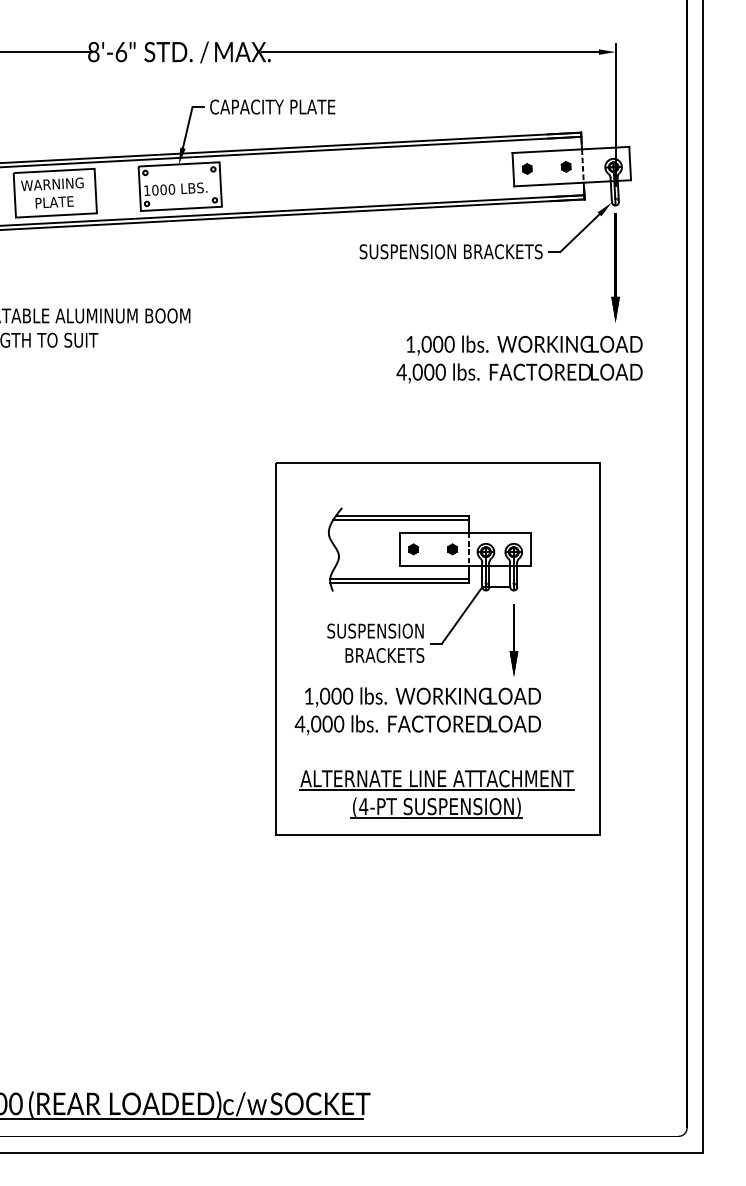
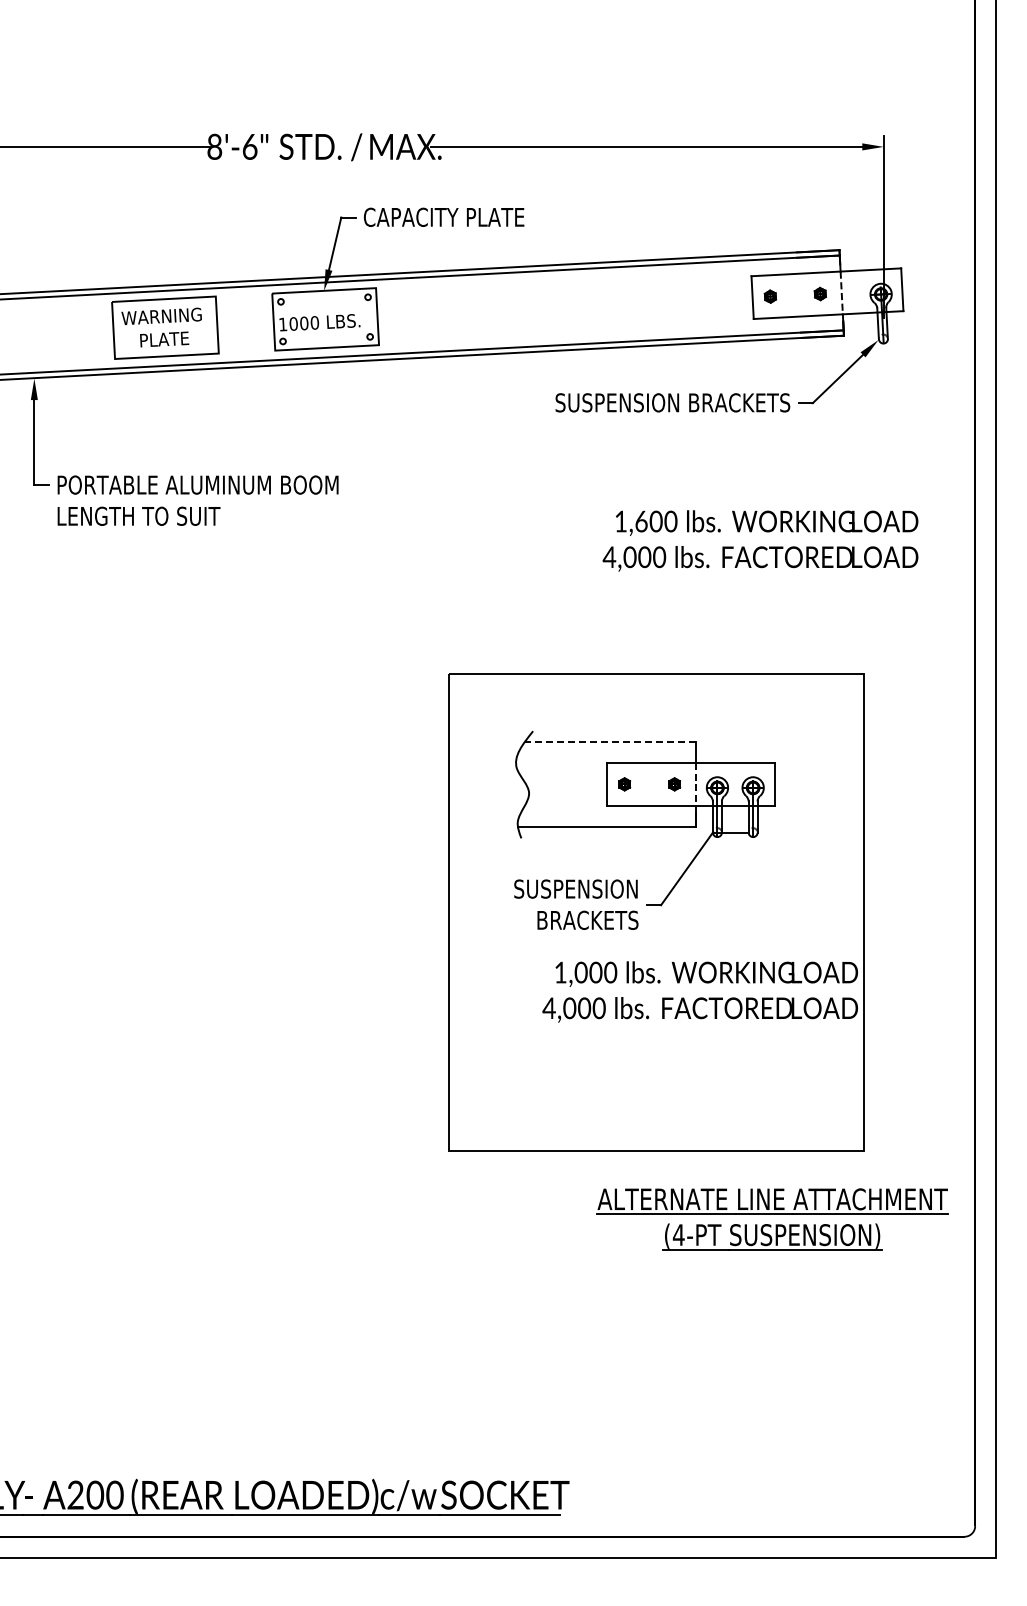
part: (615, 267) -> (883, 423), removed
text: (426, 343) -> (641, 520), 1,000 -> 1,600
line: (402, 515) -> (610, 741), solid -> dashed
line: (400, 519) -> (608, 746), removed
line: (399, 578) -> (606, 821), removed
part: (514, 640) -> (753, 901), removed
text: (417, 710) -> (699, 991), moved
part: (436, 794) -> (772, 1219), moved

